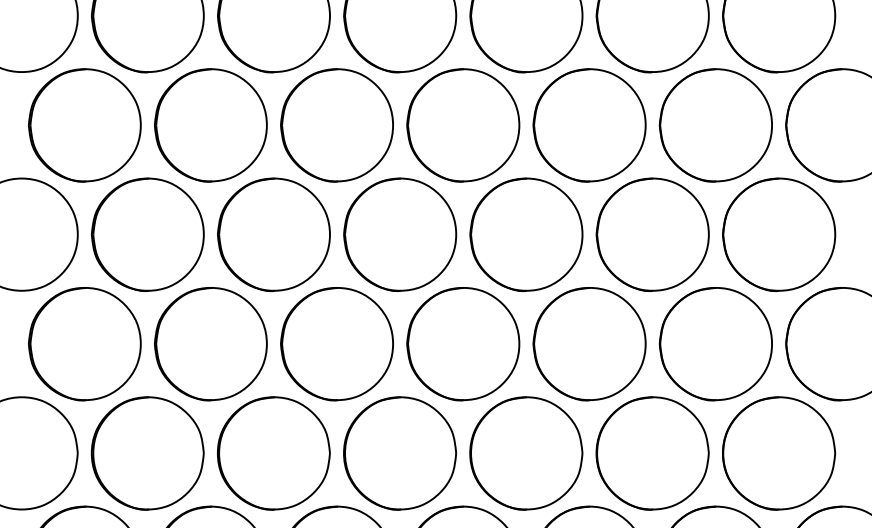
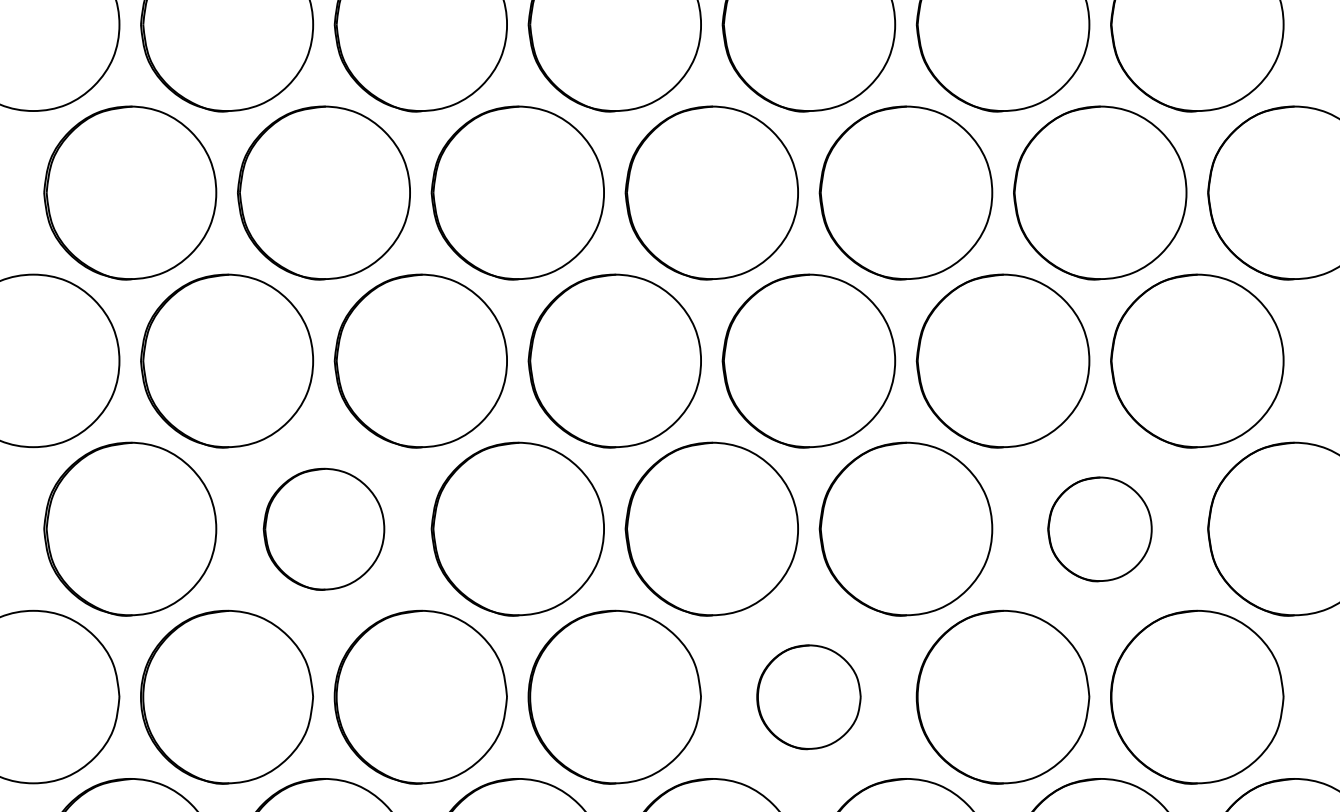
part: (210, 344) -> (323, 529), size x0.7
part: (715, 344) -> (1099, 529), size x0.6
part: (526, 453) -> (809, 697), size x0.6

